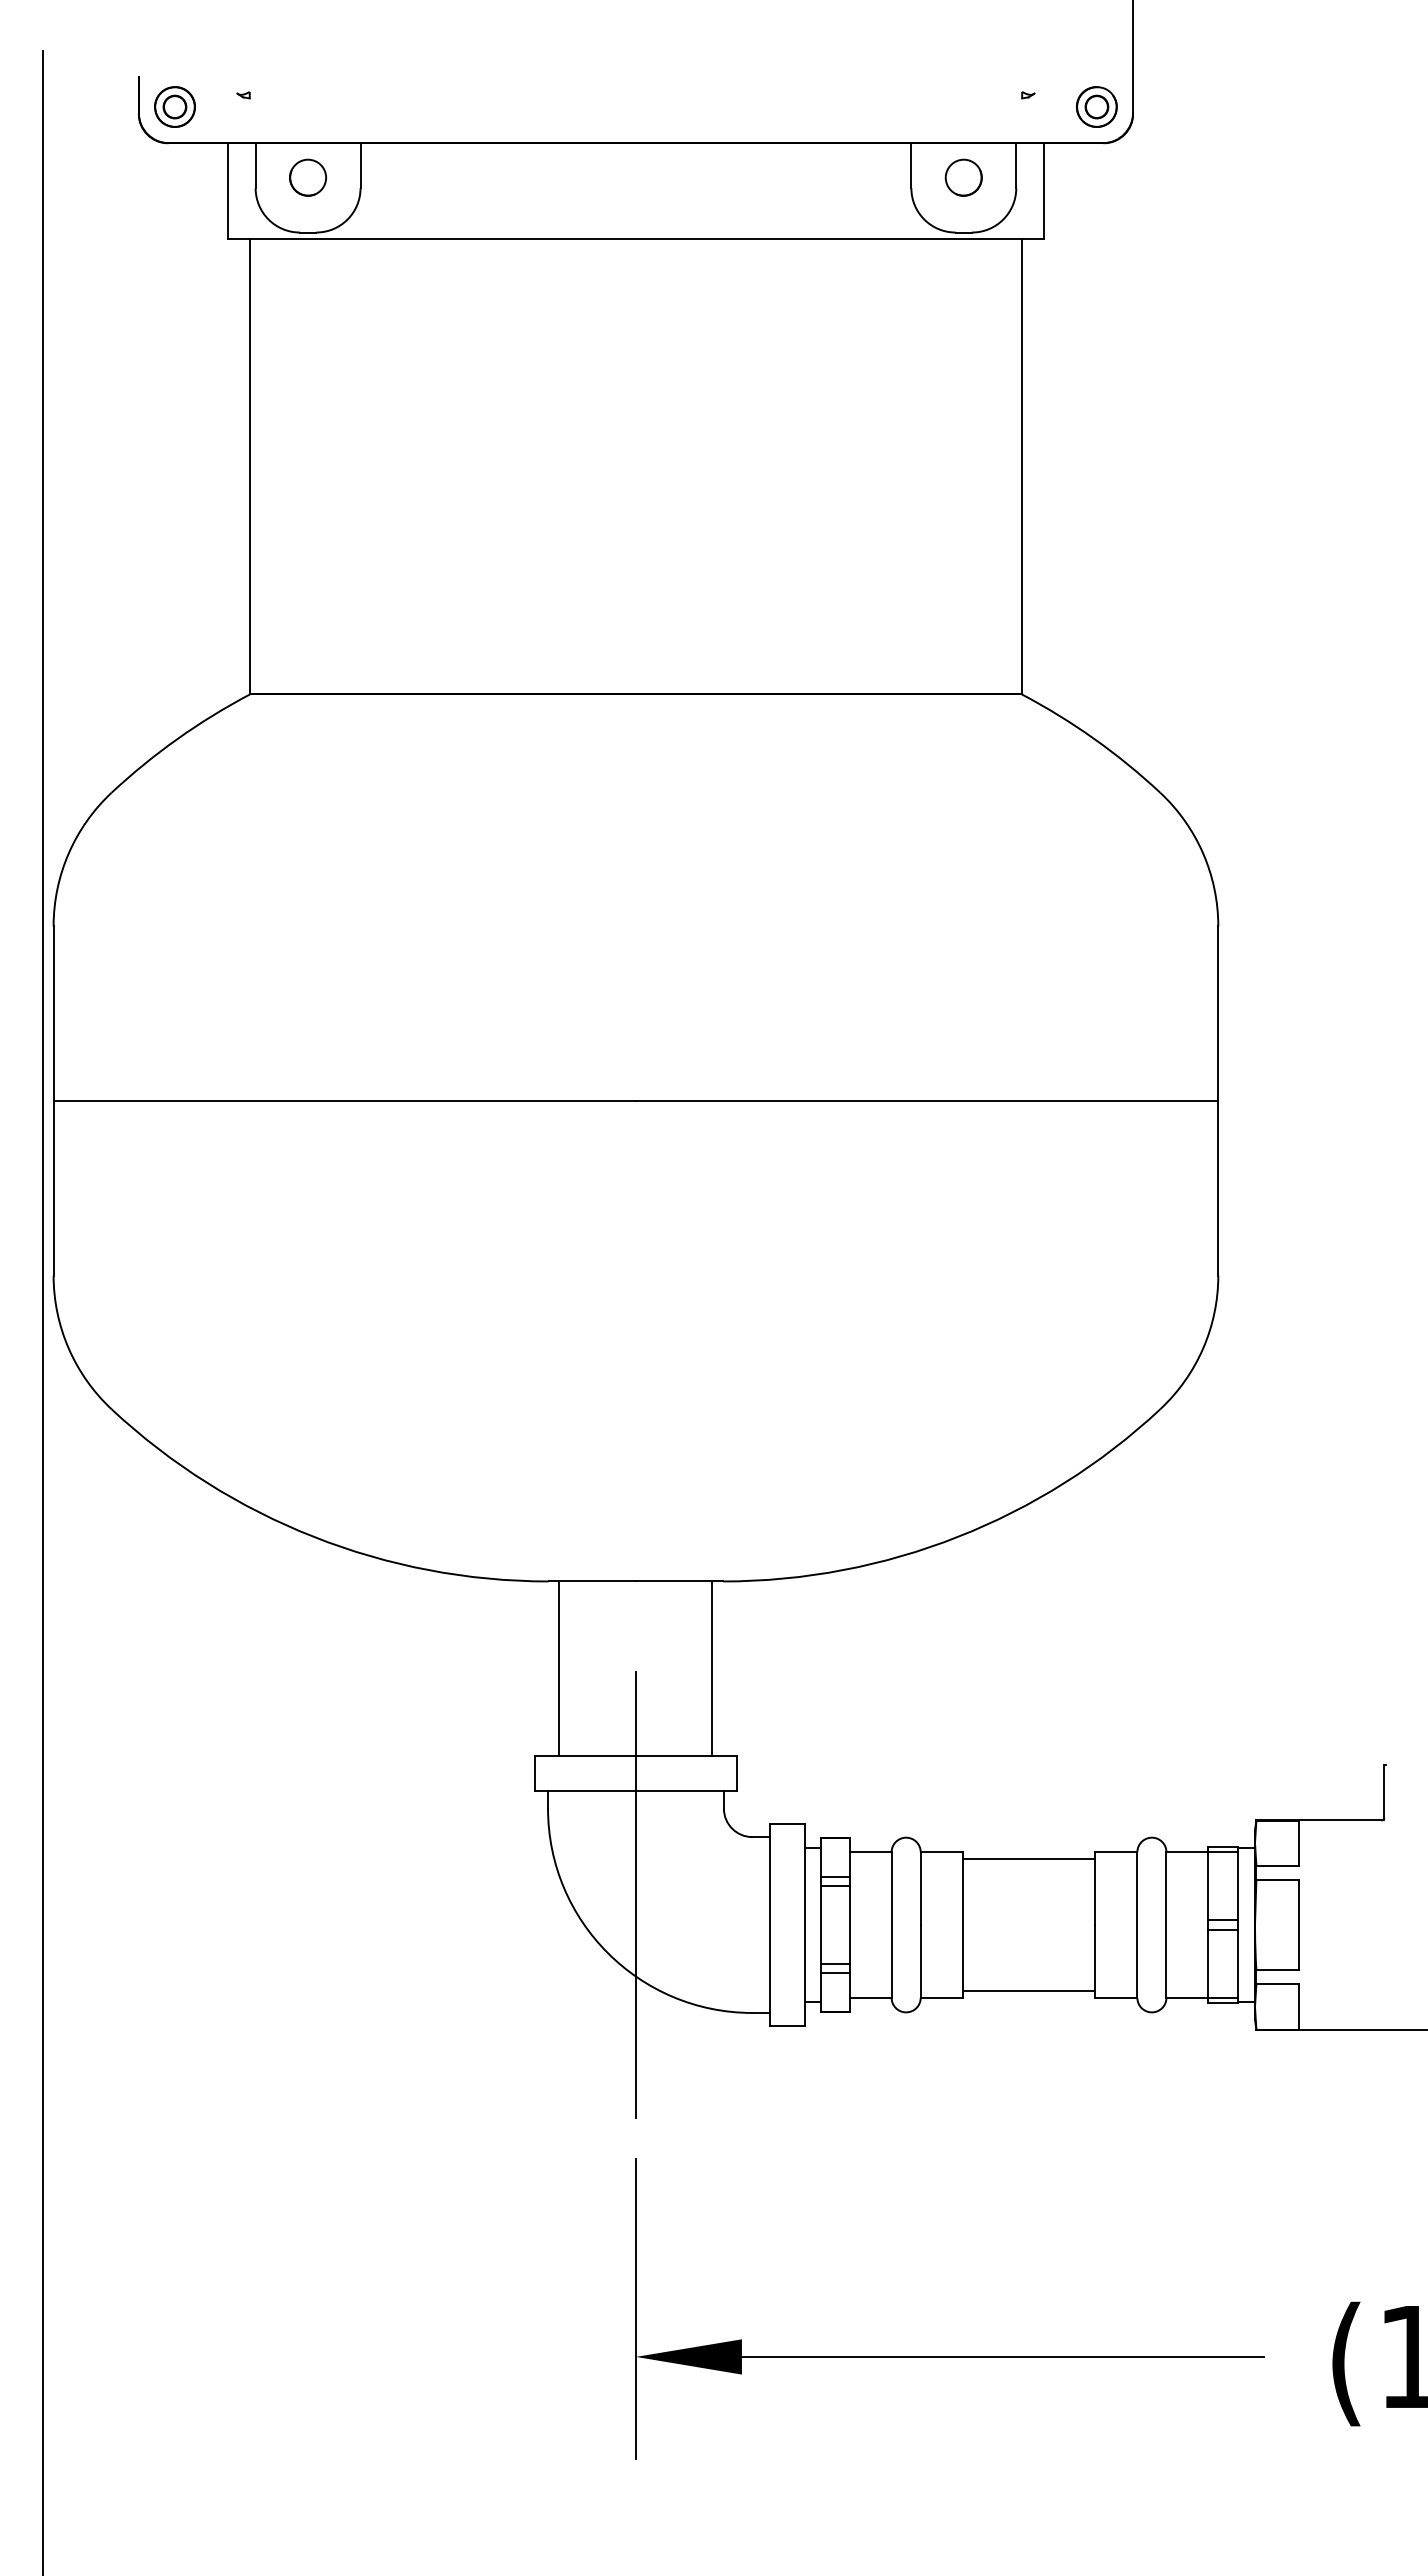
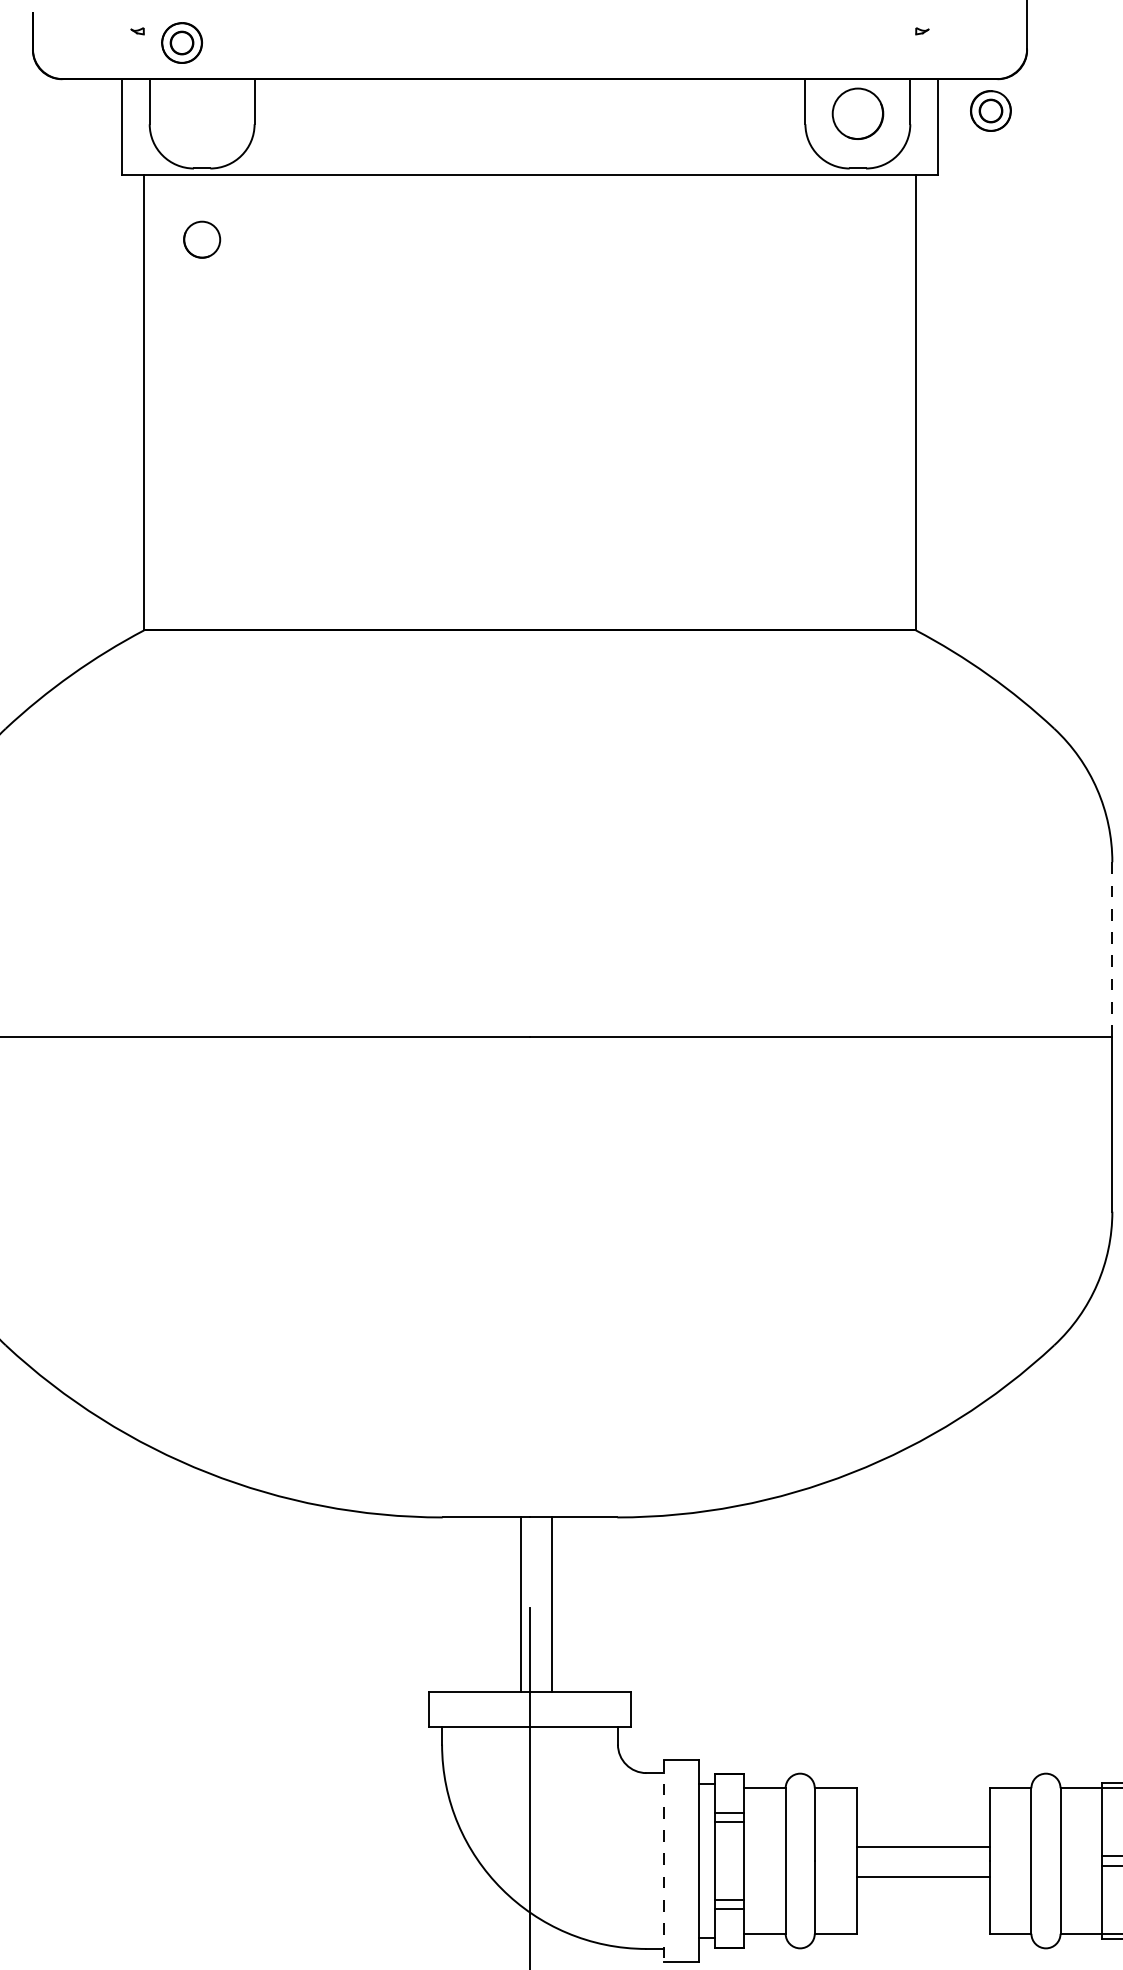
part: (174, 106) -> (181, 42), moved
part: (1096, 106) -> (990, 110), moved
circle: (307, 177) -> (201, 239), moved
circle: (963, 177) -> (857, 113), size x1.4
line: (1218, 1013) -> (1112, 949), solid -> dashed
line: (559, 1668) -> (521, 1604), moved
line: (712, 1668) -> (551, 1604), moved
line: (1028, 1859) -> (922, 1847), moved
line: (769, 1925) -> (663, 1861), solid -> dashed
line: (1028, 1990) -> (922, 1876), moved

